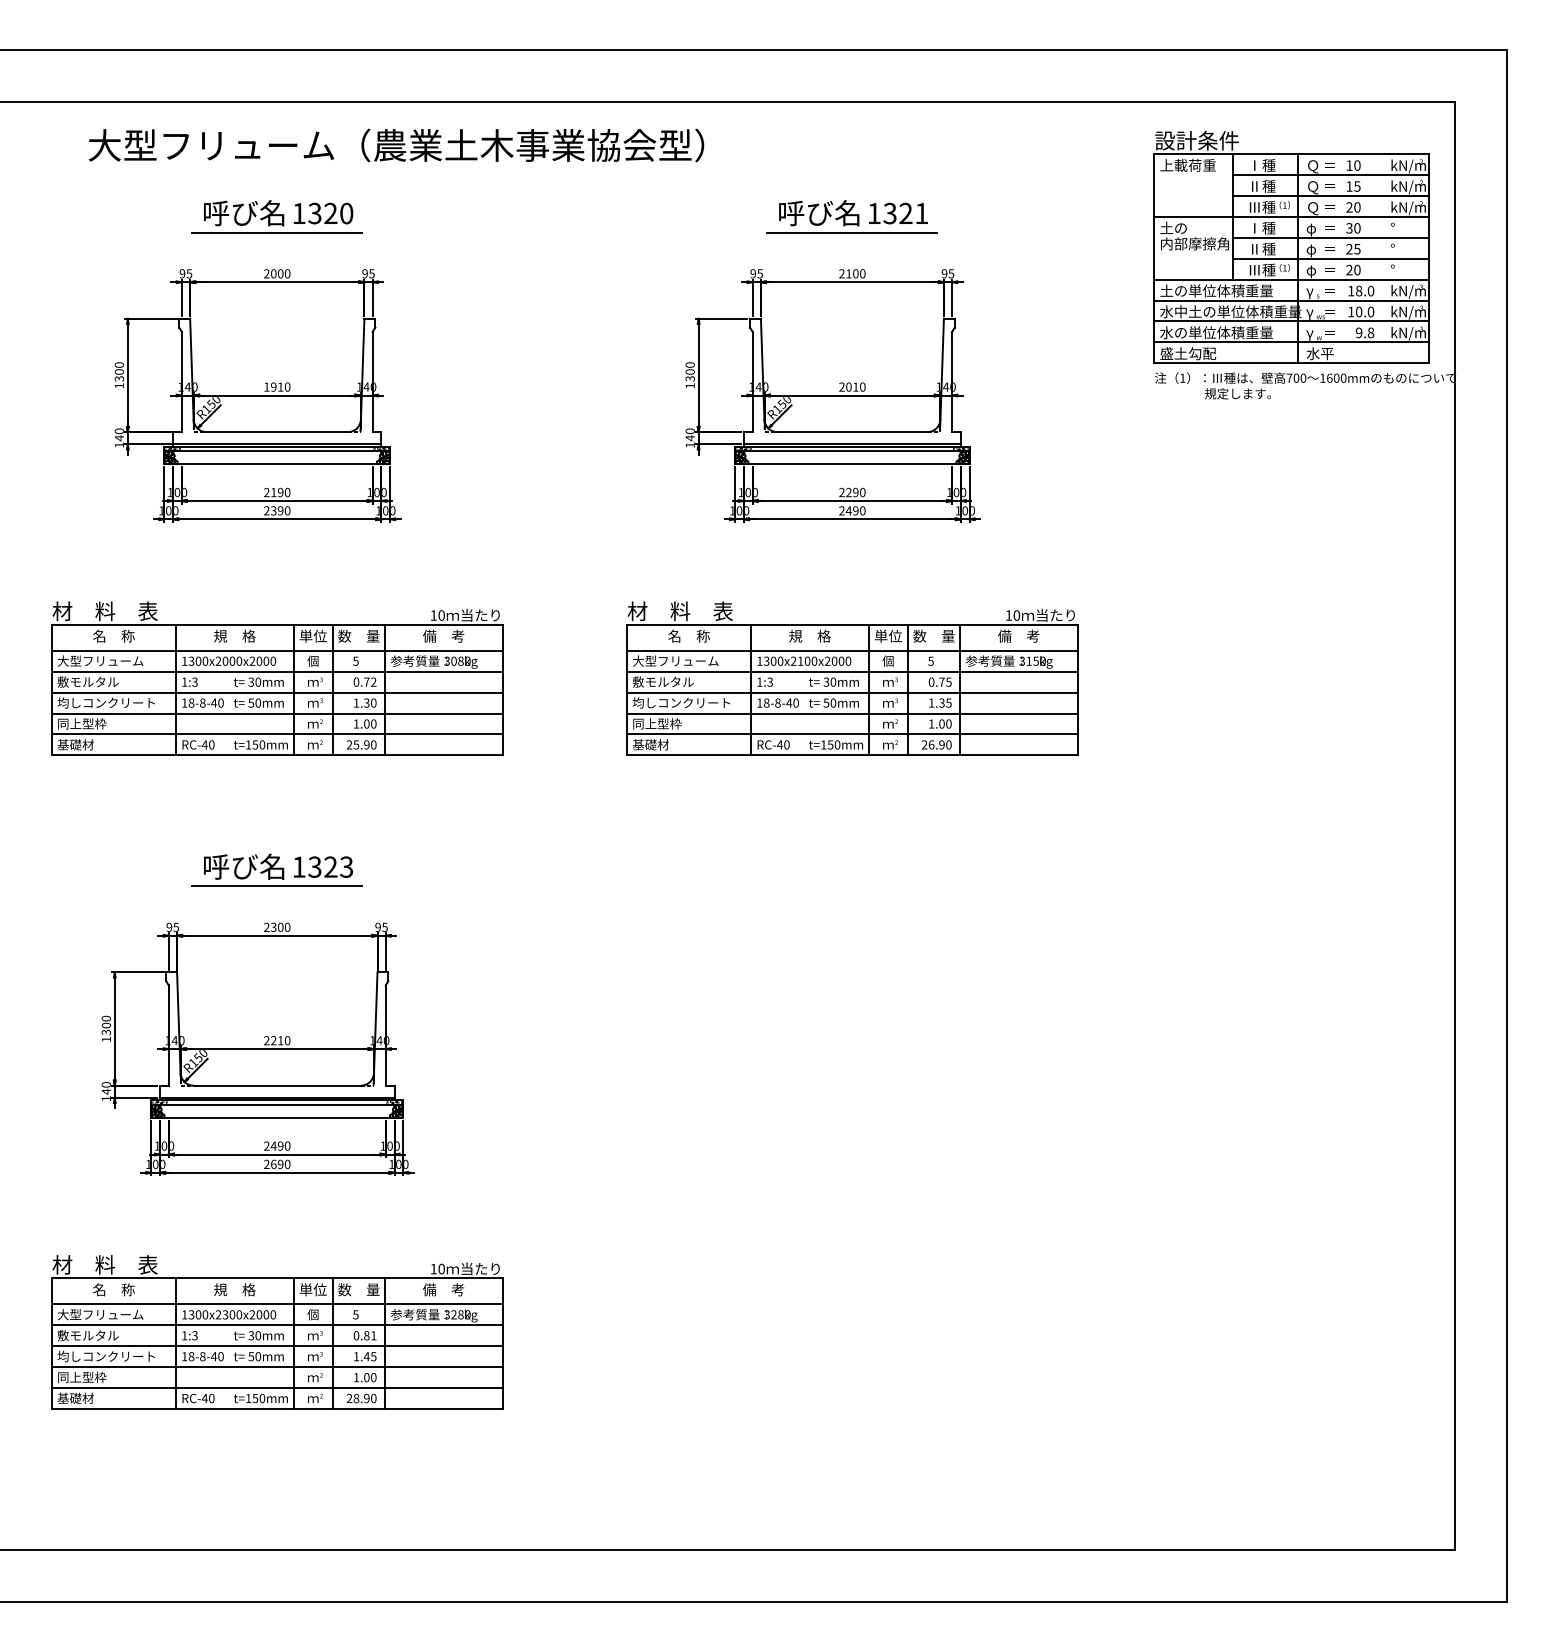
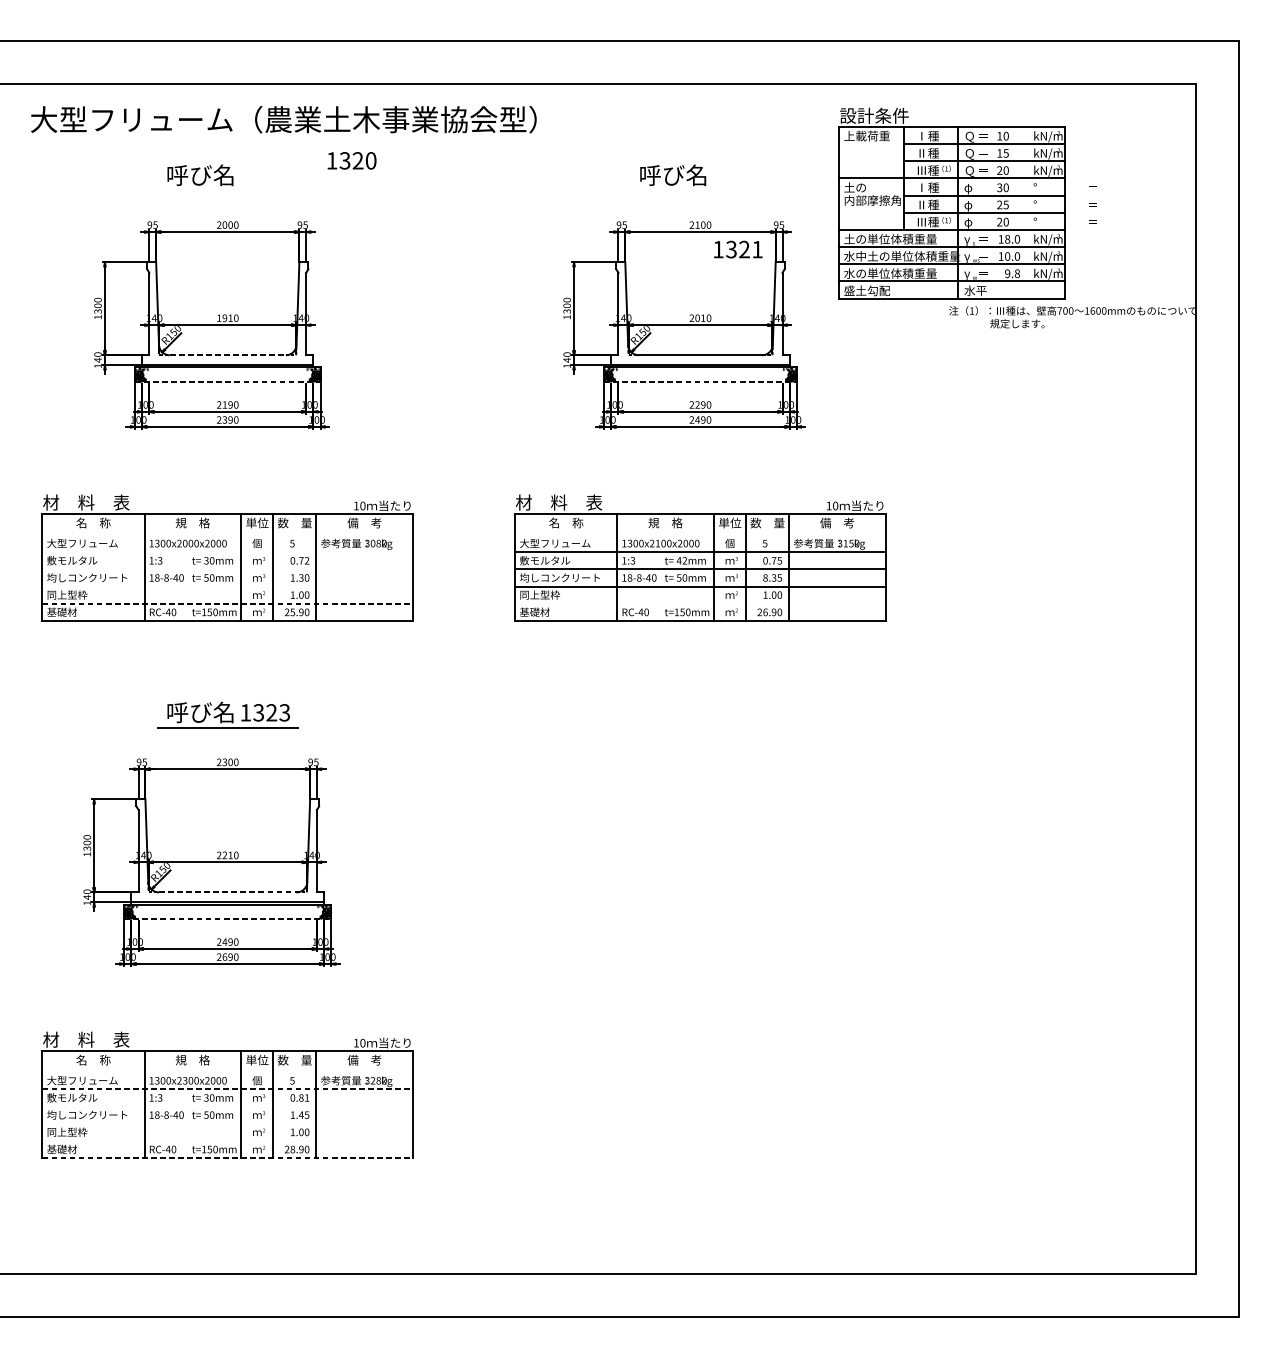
text: (396, 145) -> (283, 119), moved
text: (323, 213) -> (352, 160), moved
text: (898, 213) -> (738, 249), moved
line: (277, 232) -> (227, 191), removed
line: (852, 232) -> (700, 191), removed
part: (1291, 247) -> (952, 203), moved
line: (277, 432) -> (227, 355), solid -> dashed
line: (277, 451) -> (227, 371), removed
line: (852, 451) -> (700, 371), removed
line: (277, 464) -> (227, 381), solid -> dashed
line: (852, 464) -> (700, 381), solid -> dashed
line: (276, 650) -> (227, 534), removed
line: (851, 650) -> (699, 534), removed
line: (276, 671) -> (227, 552), removed
text: (829, 681) -> (681, 560), 30mm -> 42mm
line: (276, 692) -> (227, 569), removed
text: (931, 702) -> (765, 577), 1.35 -> 8.35
line: (276, 713) -> (227, 586), removed
line: (277, 734) -> (227, 603), solid -> dashed
line: (851, 734) -> (699, 603), removed
line: (277, 1085) -> (227, 892), solid -> dashed
line: (277, 1104) -> (227, 907), removed
line: (277, 1117) -> (227, 918), solid -> dashed
line: (276, 1304) -> (227, 1072), removed
line: (277, 1325) -> (227, 1089), solid -> dashed
line: (276, 1346) -> (227, 1106), removed
line: (276, 1367) -> (227, 1124), removed
line: (276, 1388) -> (227, 1141), removed
line: (277, 1408) -> (227, 1157), solid -> dashed

